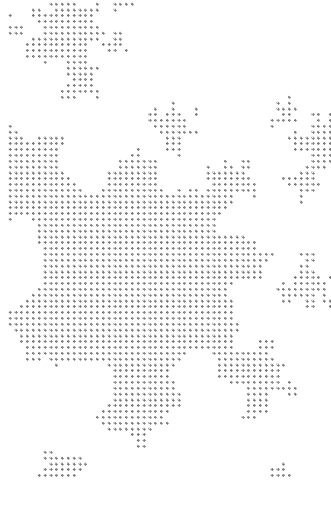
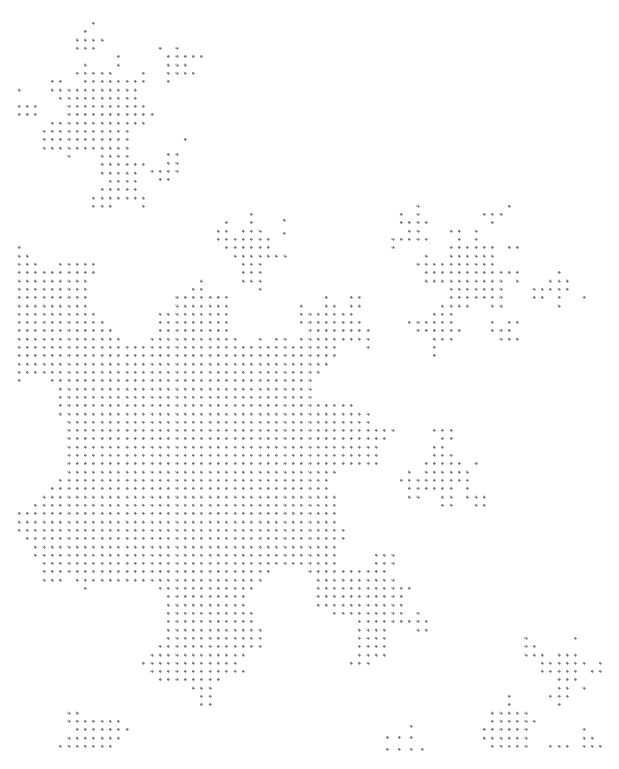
part: (111, 41) -> (164, 166), moved
part: (196, 111) -> (284, 226), size x1.6
part: (280, 469) -> (405, 737), size x1.4

